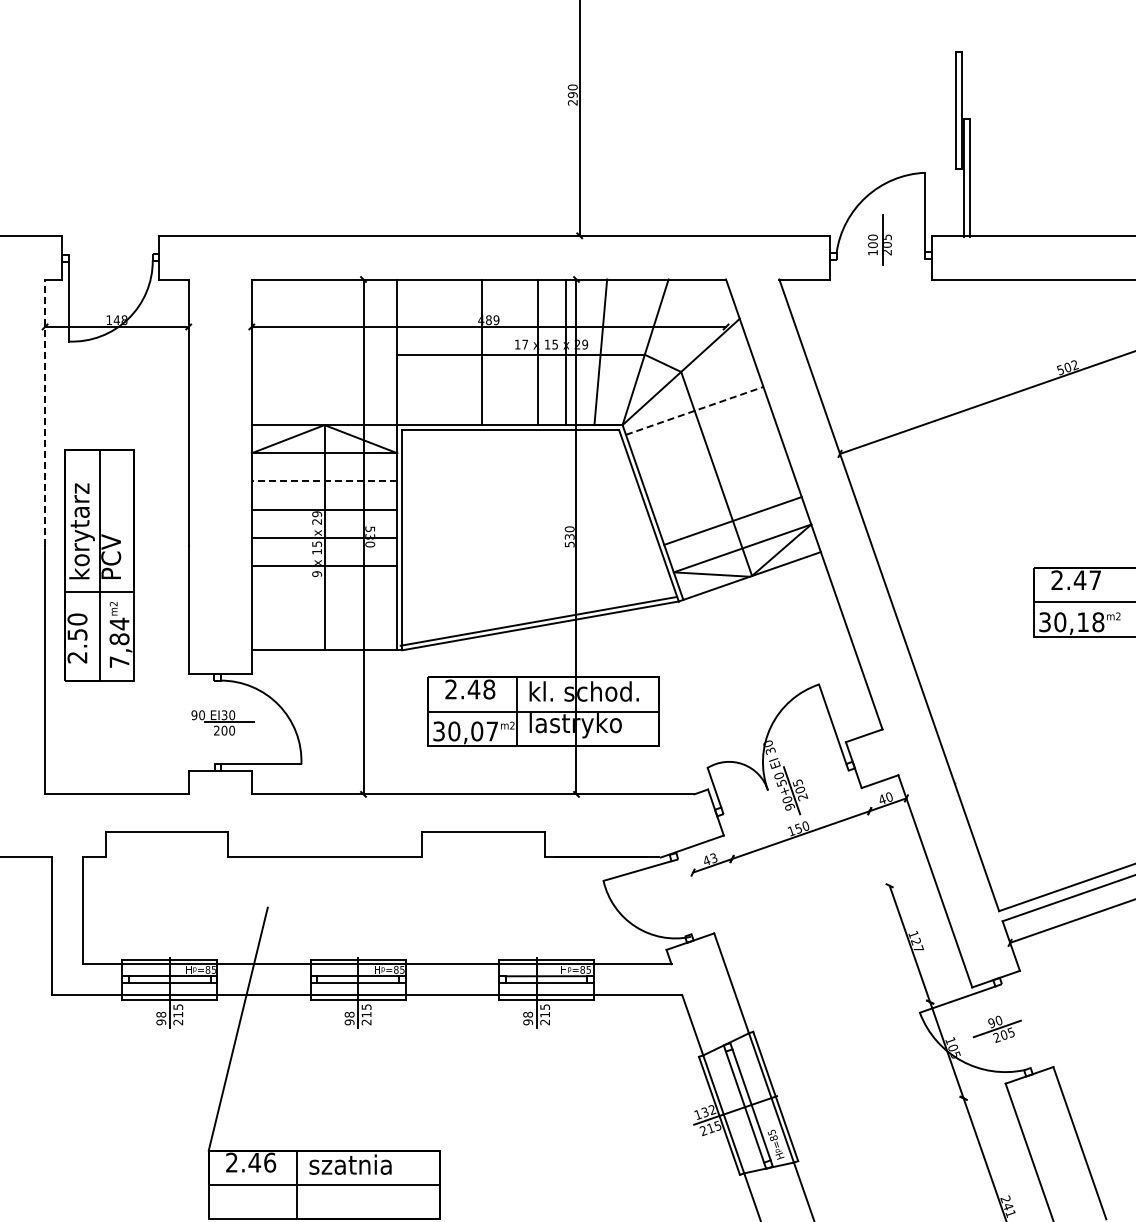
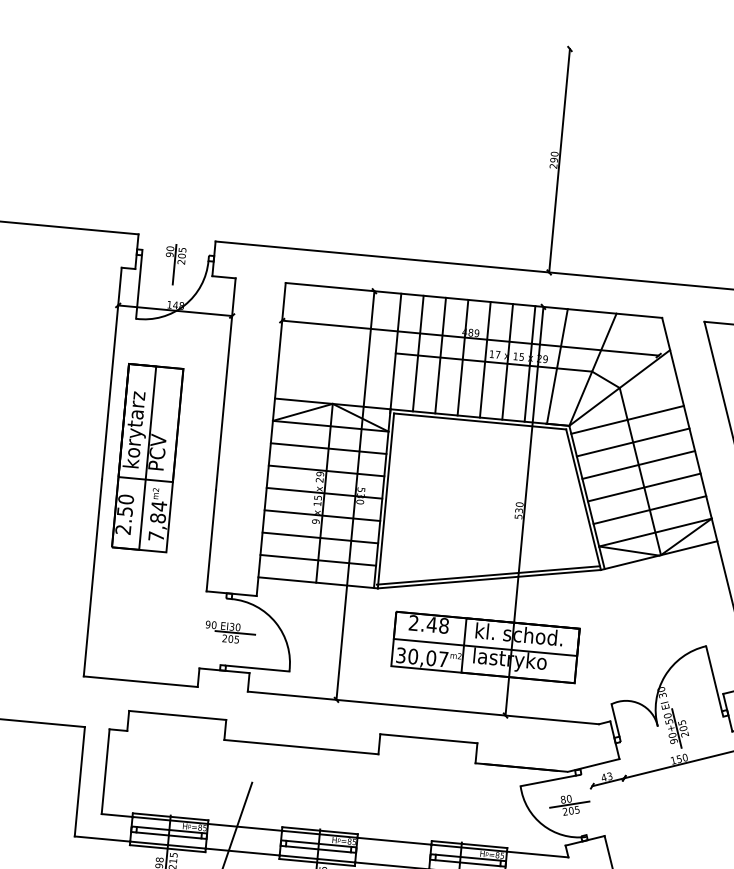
part: (110, 269) -> (174, 264), added
line: (425, 352) -> (418, 353), added
line: (453, 352) -> (440, 355), added
line: (509, 352) -> (484, 359), added
line: (694, 410) -> (627, 419), dashed -> solid
line: (45, 412) -> (112, 373), dashed -> solid
line: (704, 438) -> (633, 442), added
line: (713, 465) -> (638, 464), added
line: (324, 481) -> (328, 448), dashed -> solid
line: (723, 493) -> (644, 487), added
part: (99, 565) -> (147, 458), moved
line: (324, 594) -> (320, 538), added
line: (324, 622) -> (318, 560), added
text: (232, 730) -> (237, 639), 200 -> 205
part: (667, 899) -> (570, 805), added

